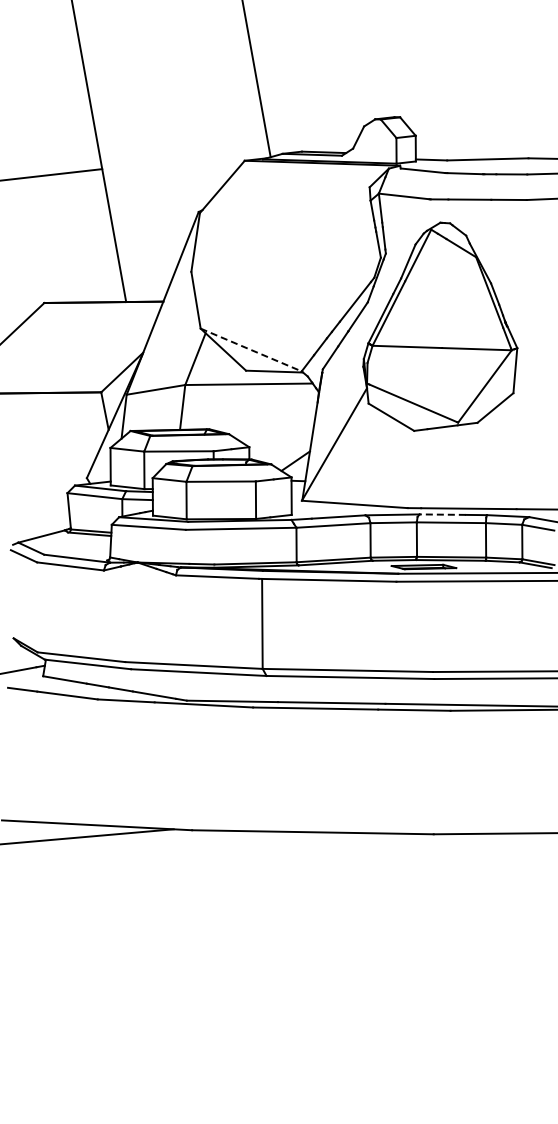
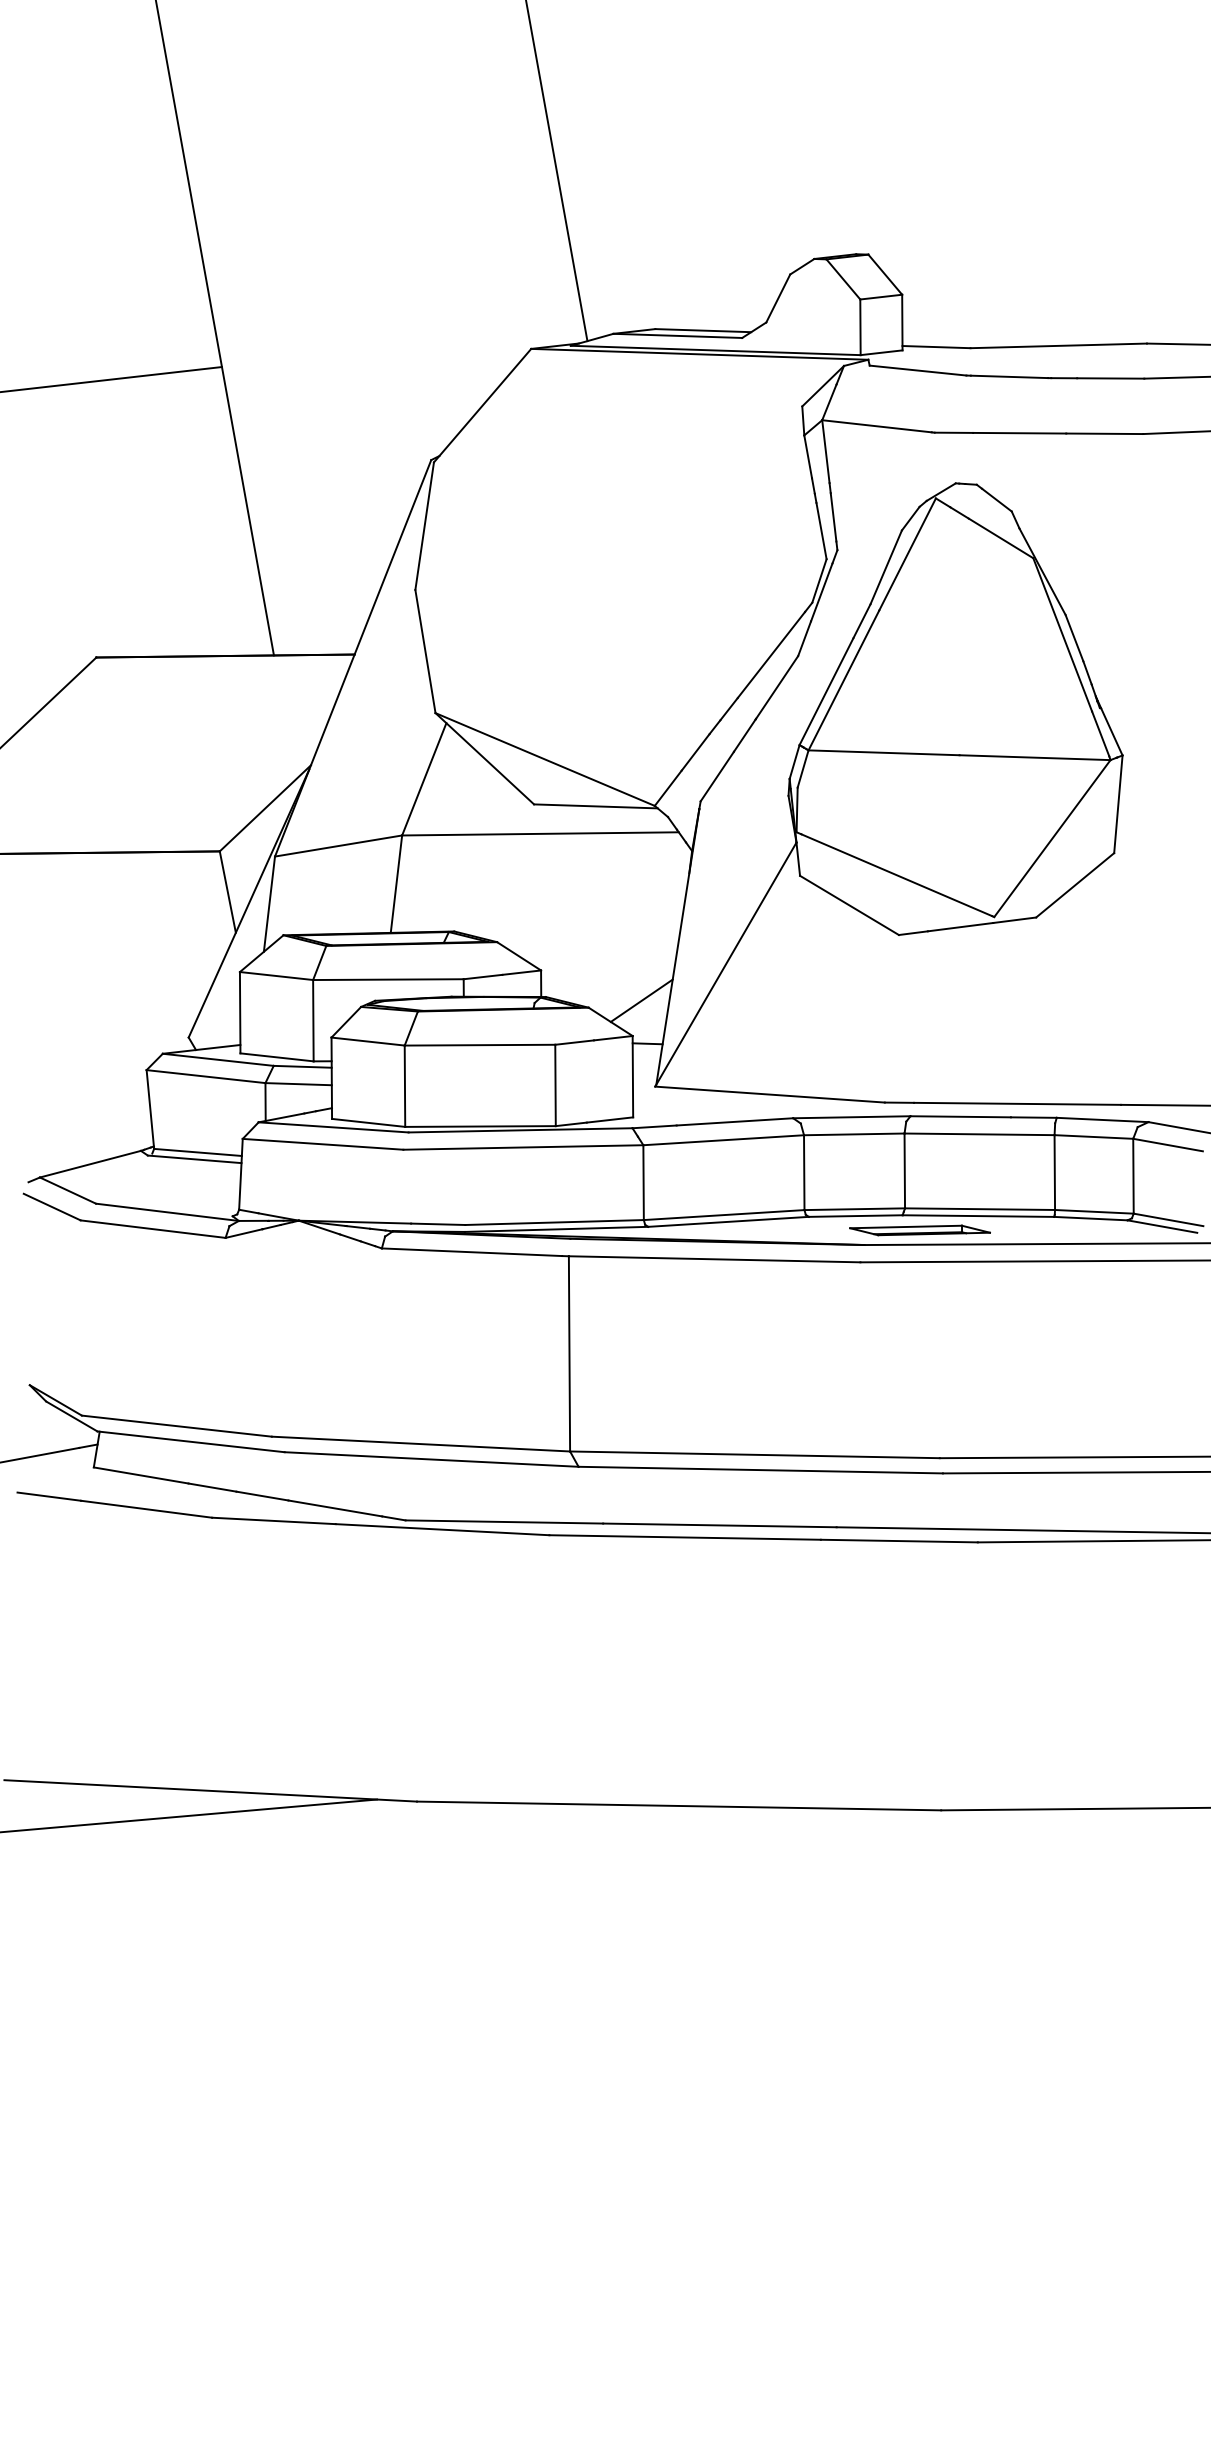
line: (251, 350) -> (545, 760), dashed -> solid
line: (442, 514) -> (960, 1116), dashed -> solid

